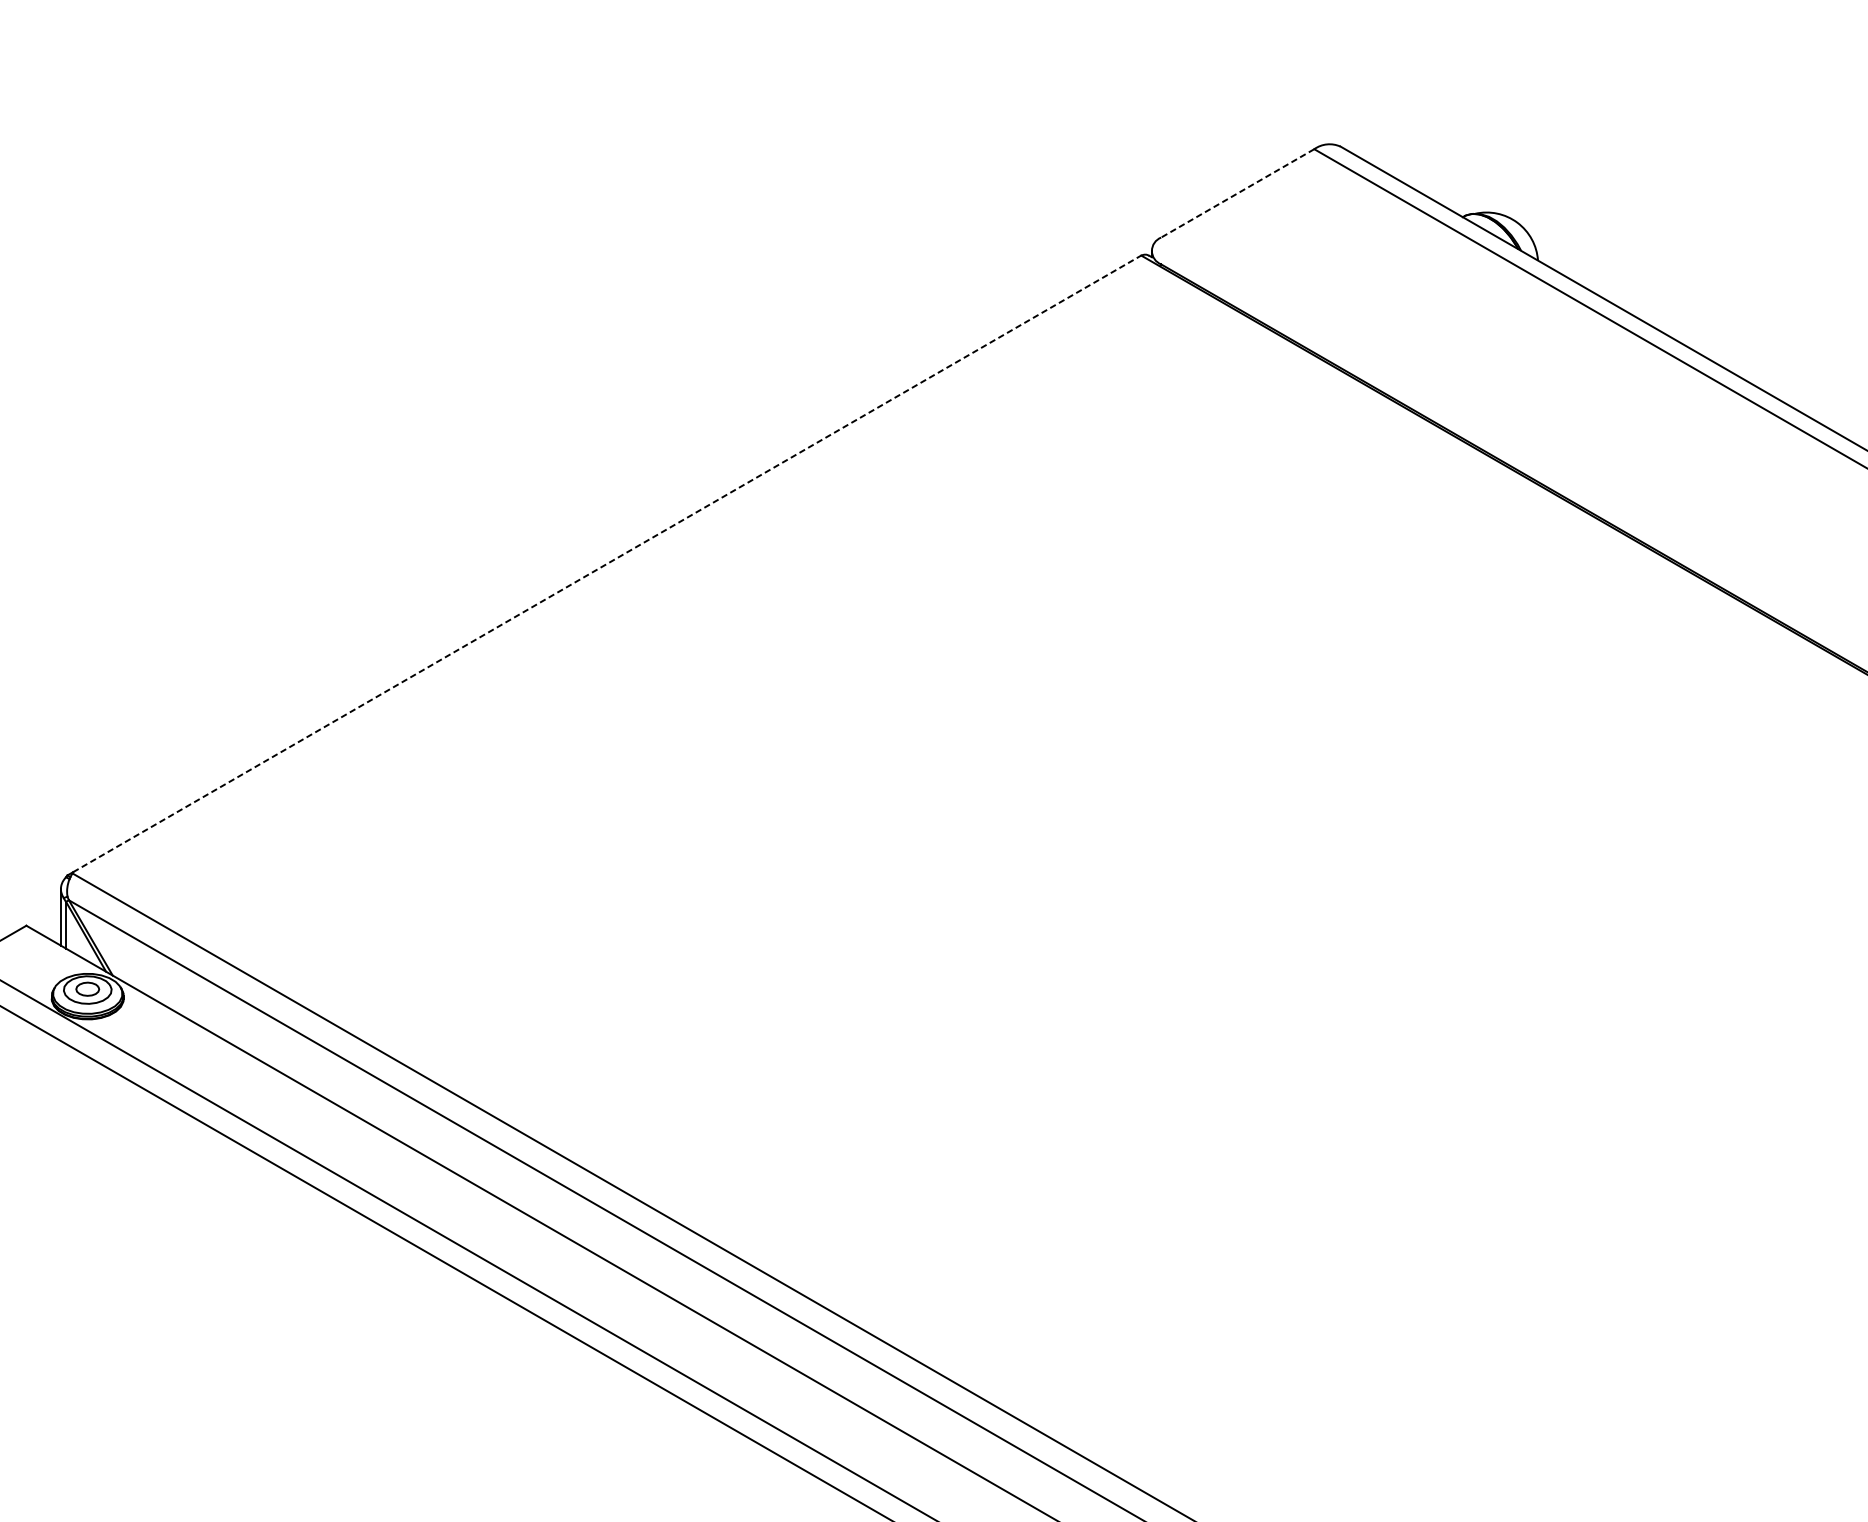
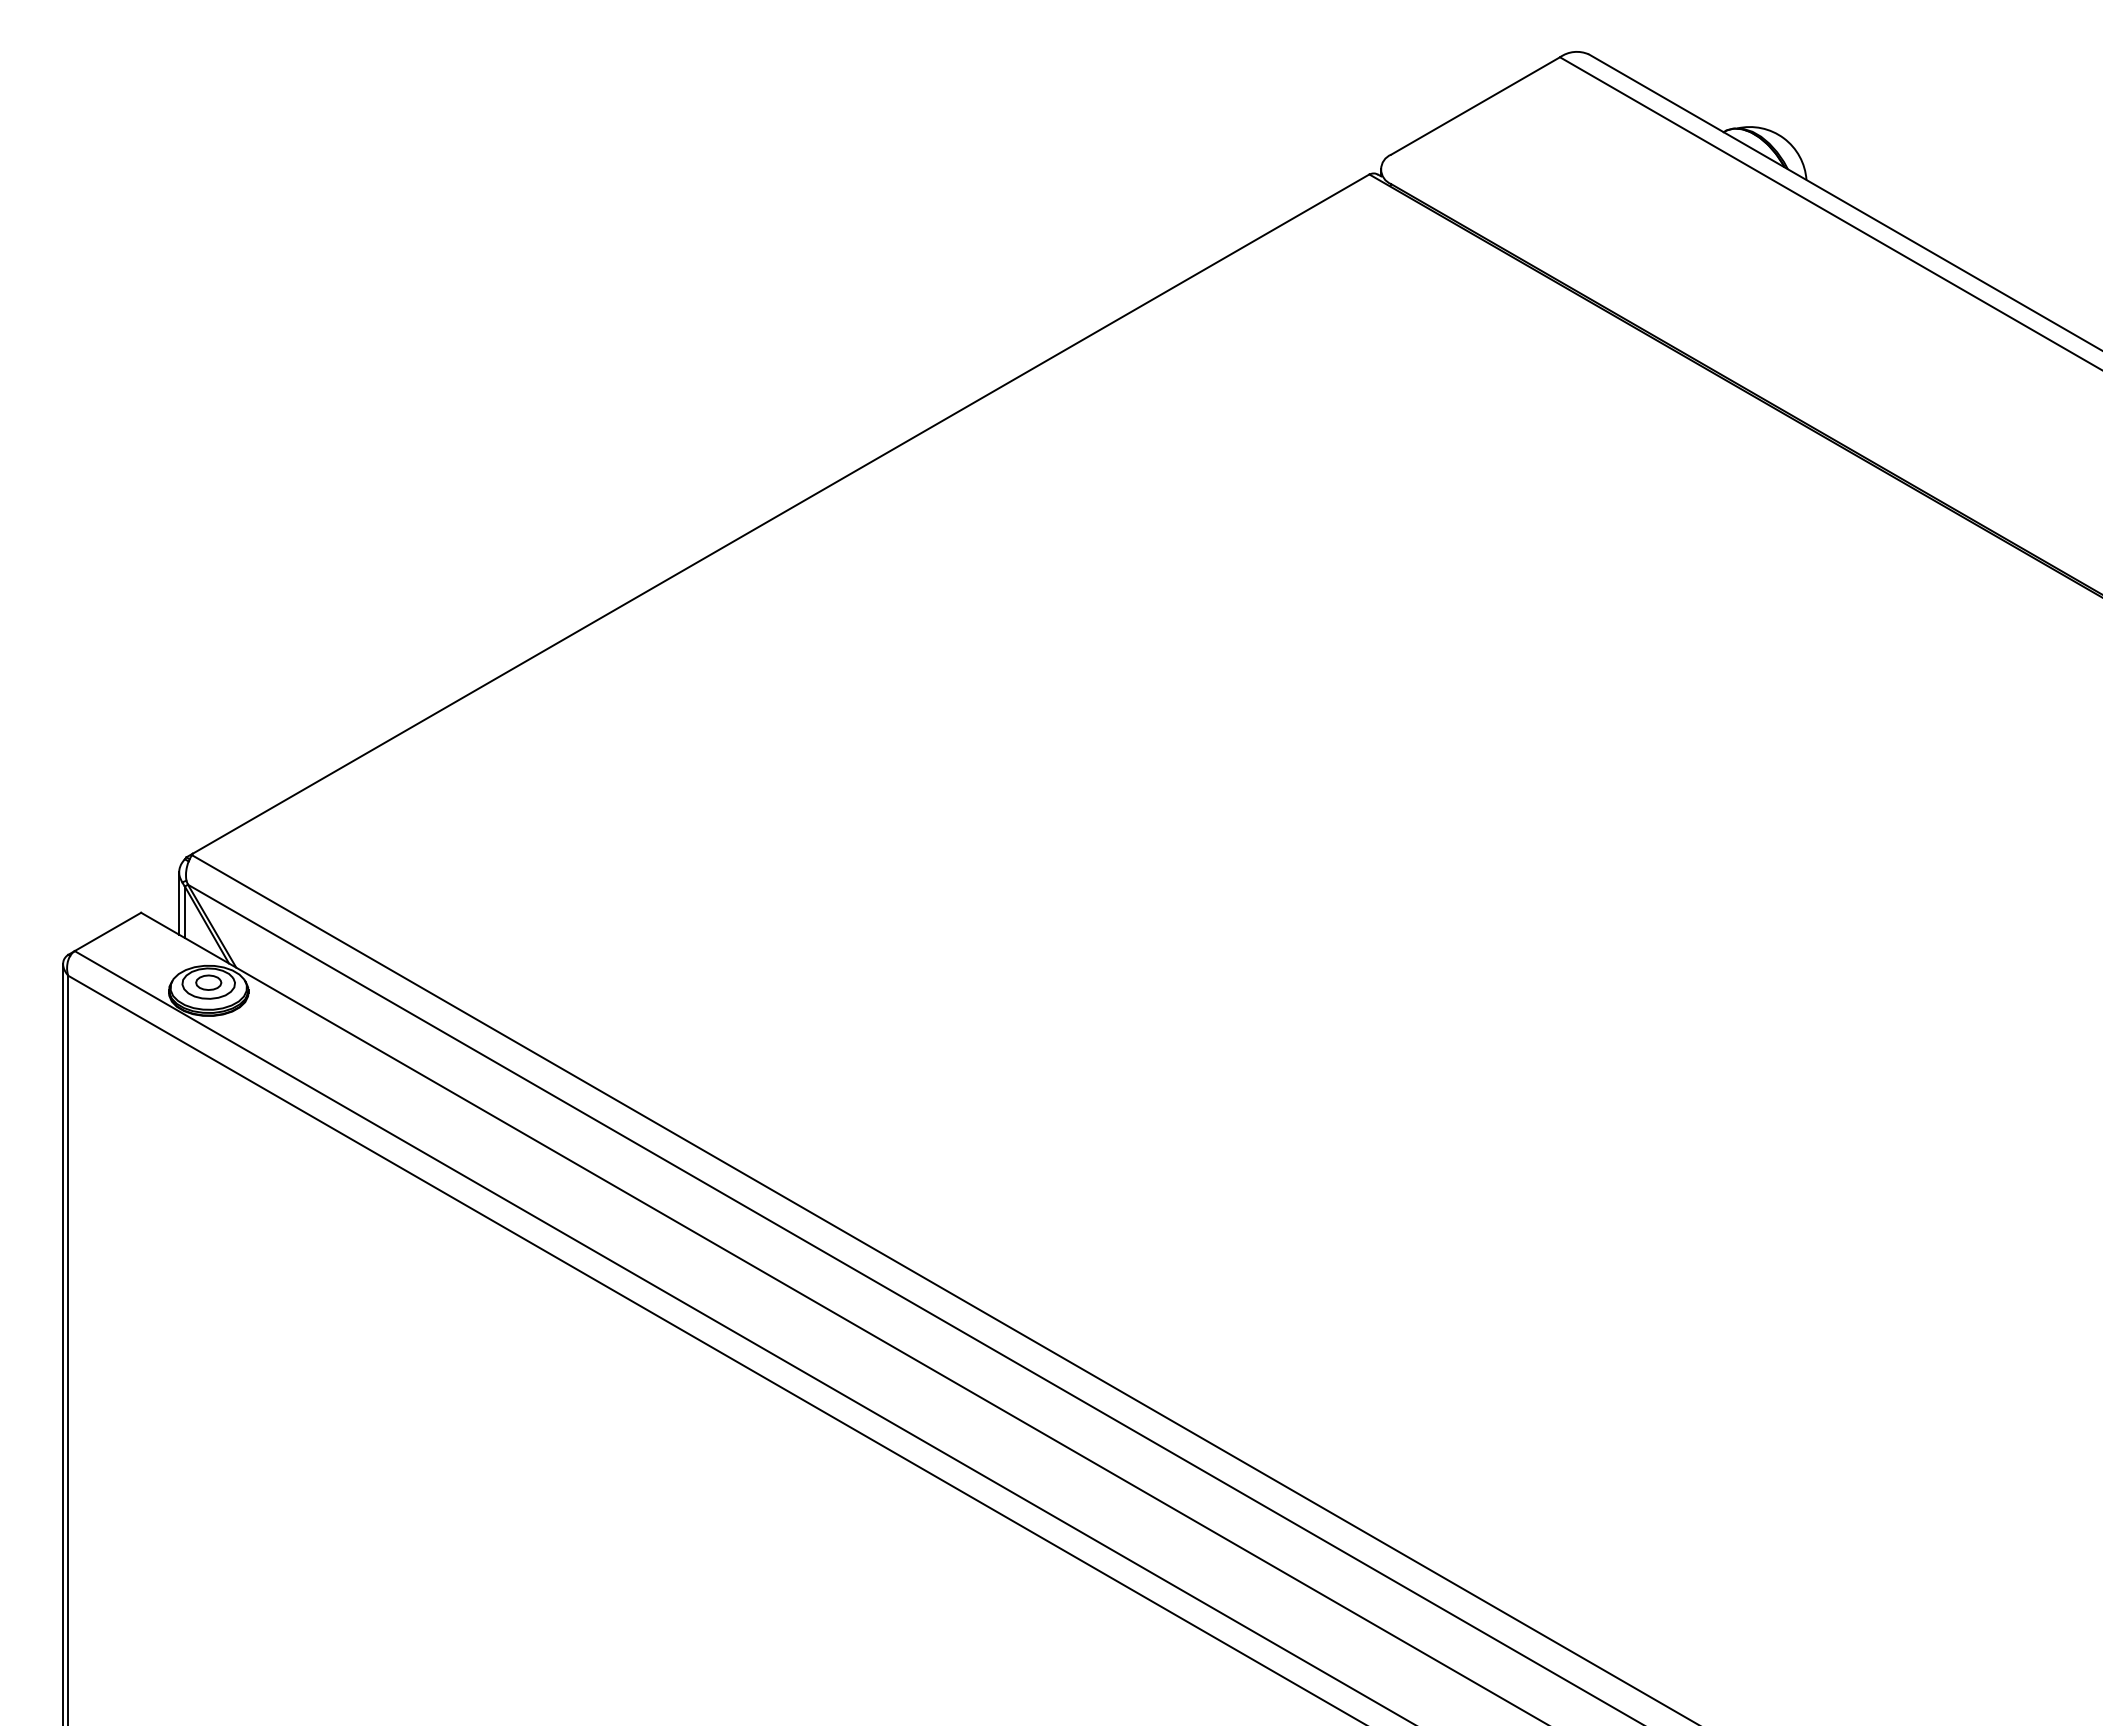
line: (1237, 193) -> (1475, 106), dashed -> solid
line: (607, 563) -> (781, 513), dashed -> solid

